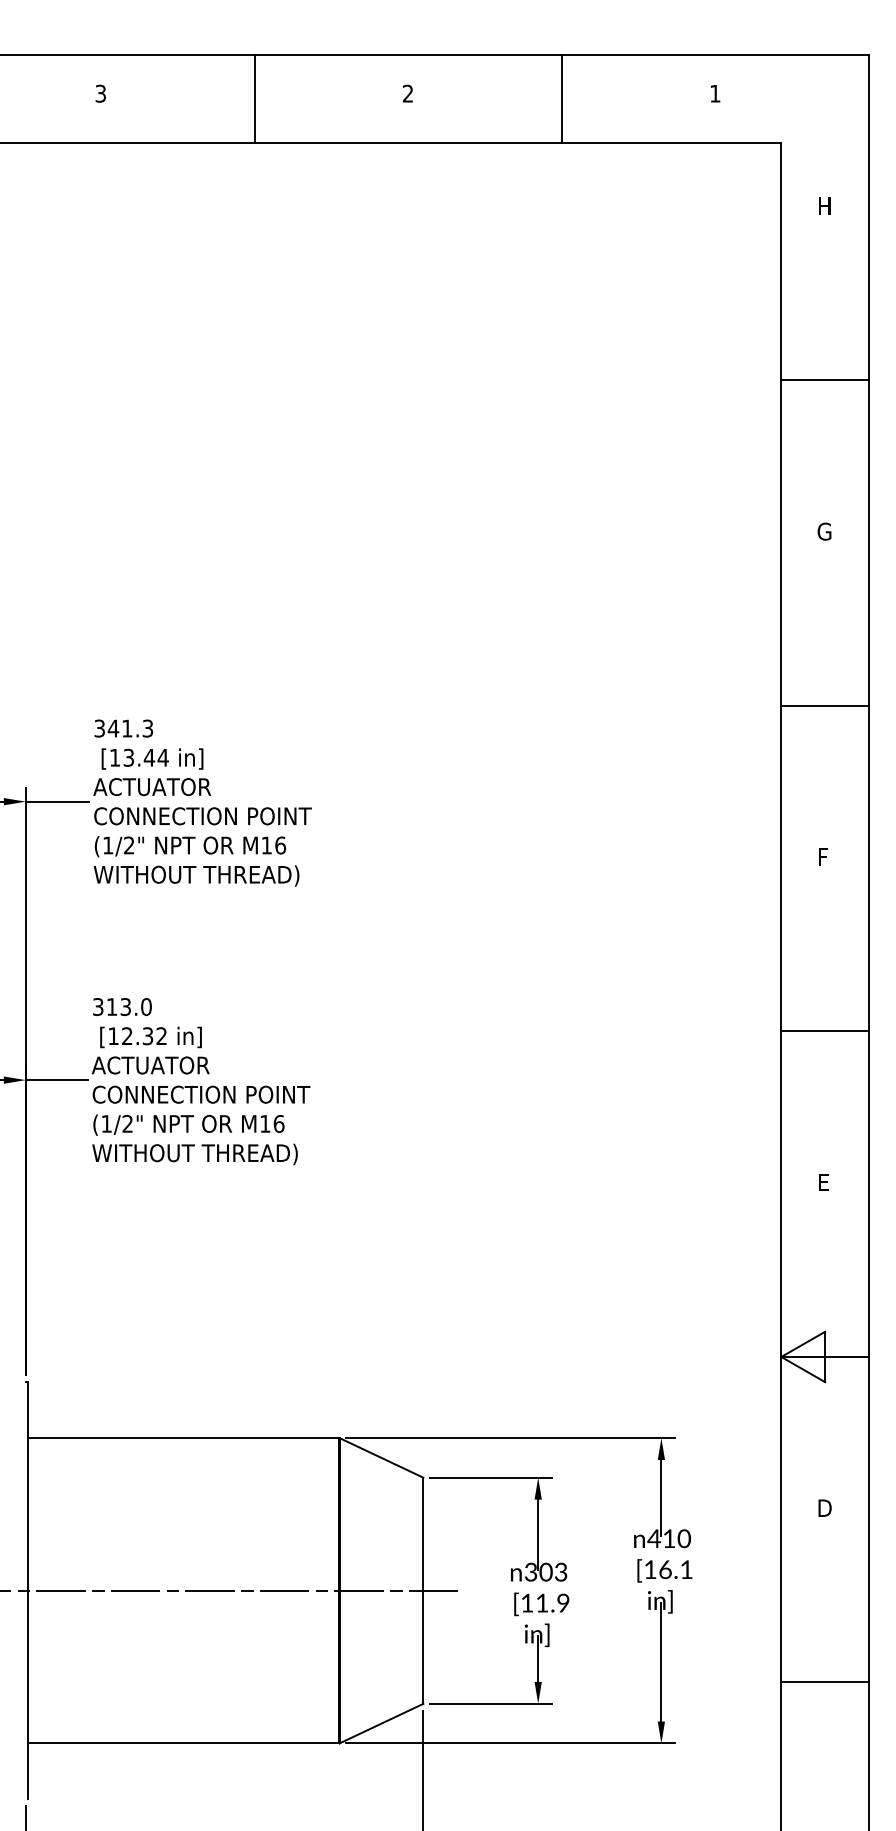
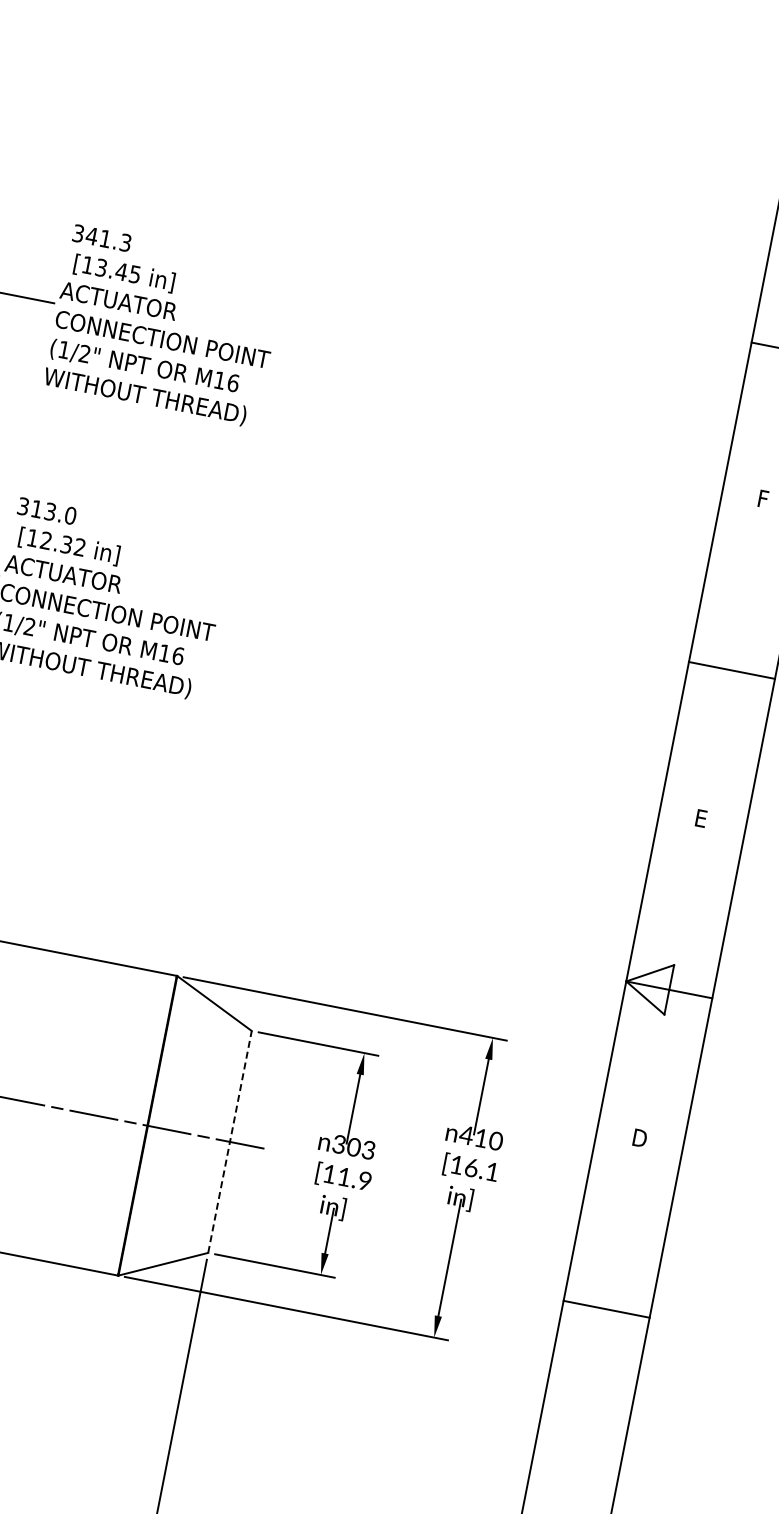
text: (162, 757) -> (134, 274), [13.44 -> [13.45
line: (423, 1590) -> (230, 1141), solid -> dashed

